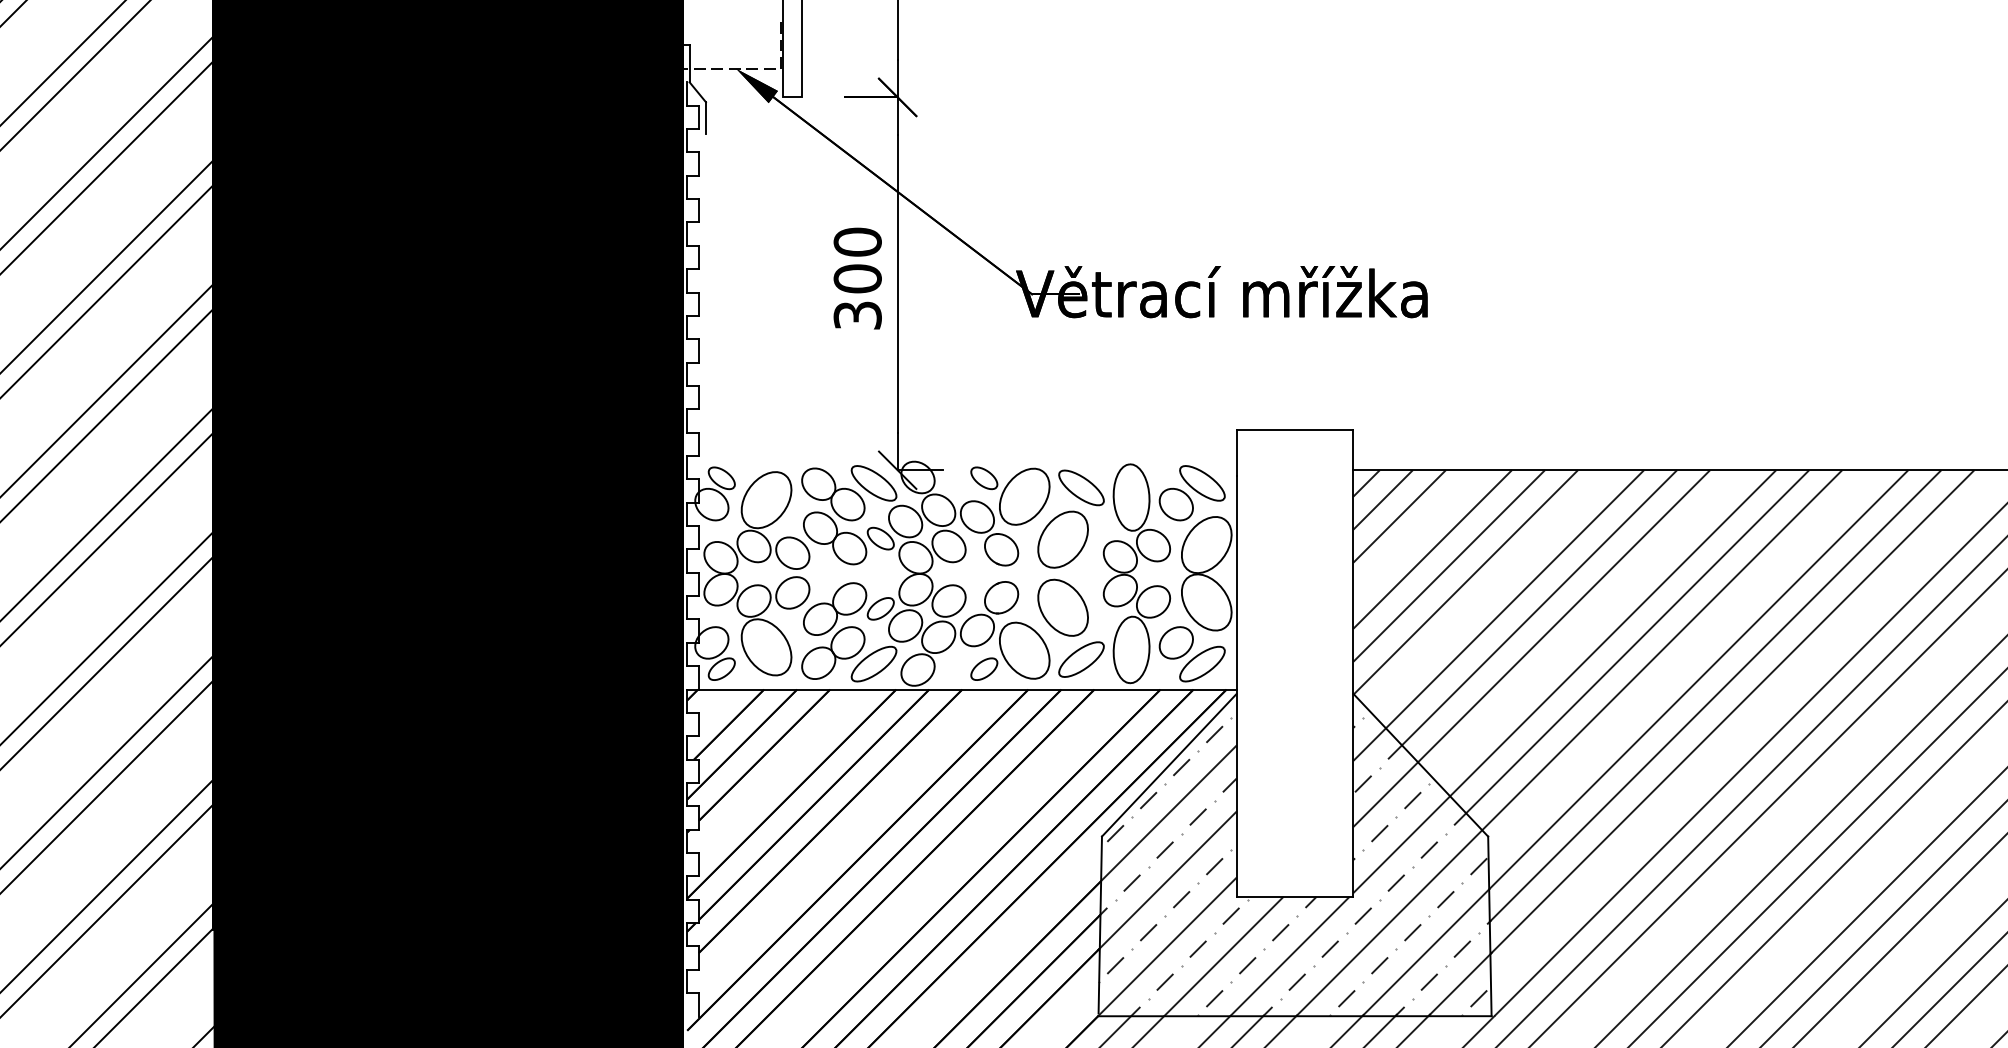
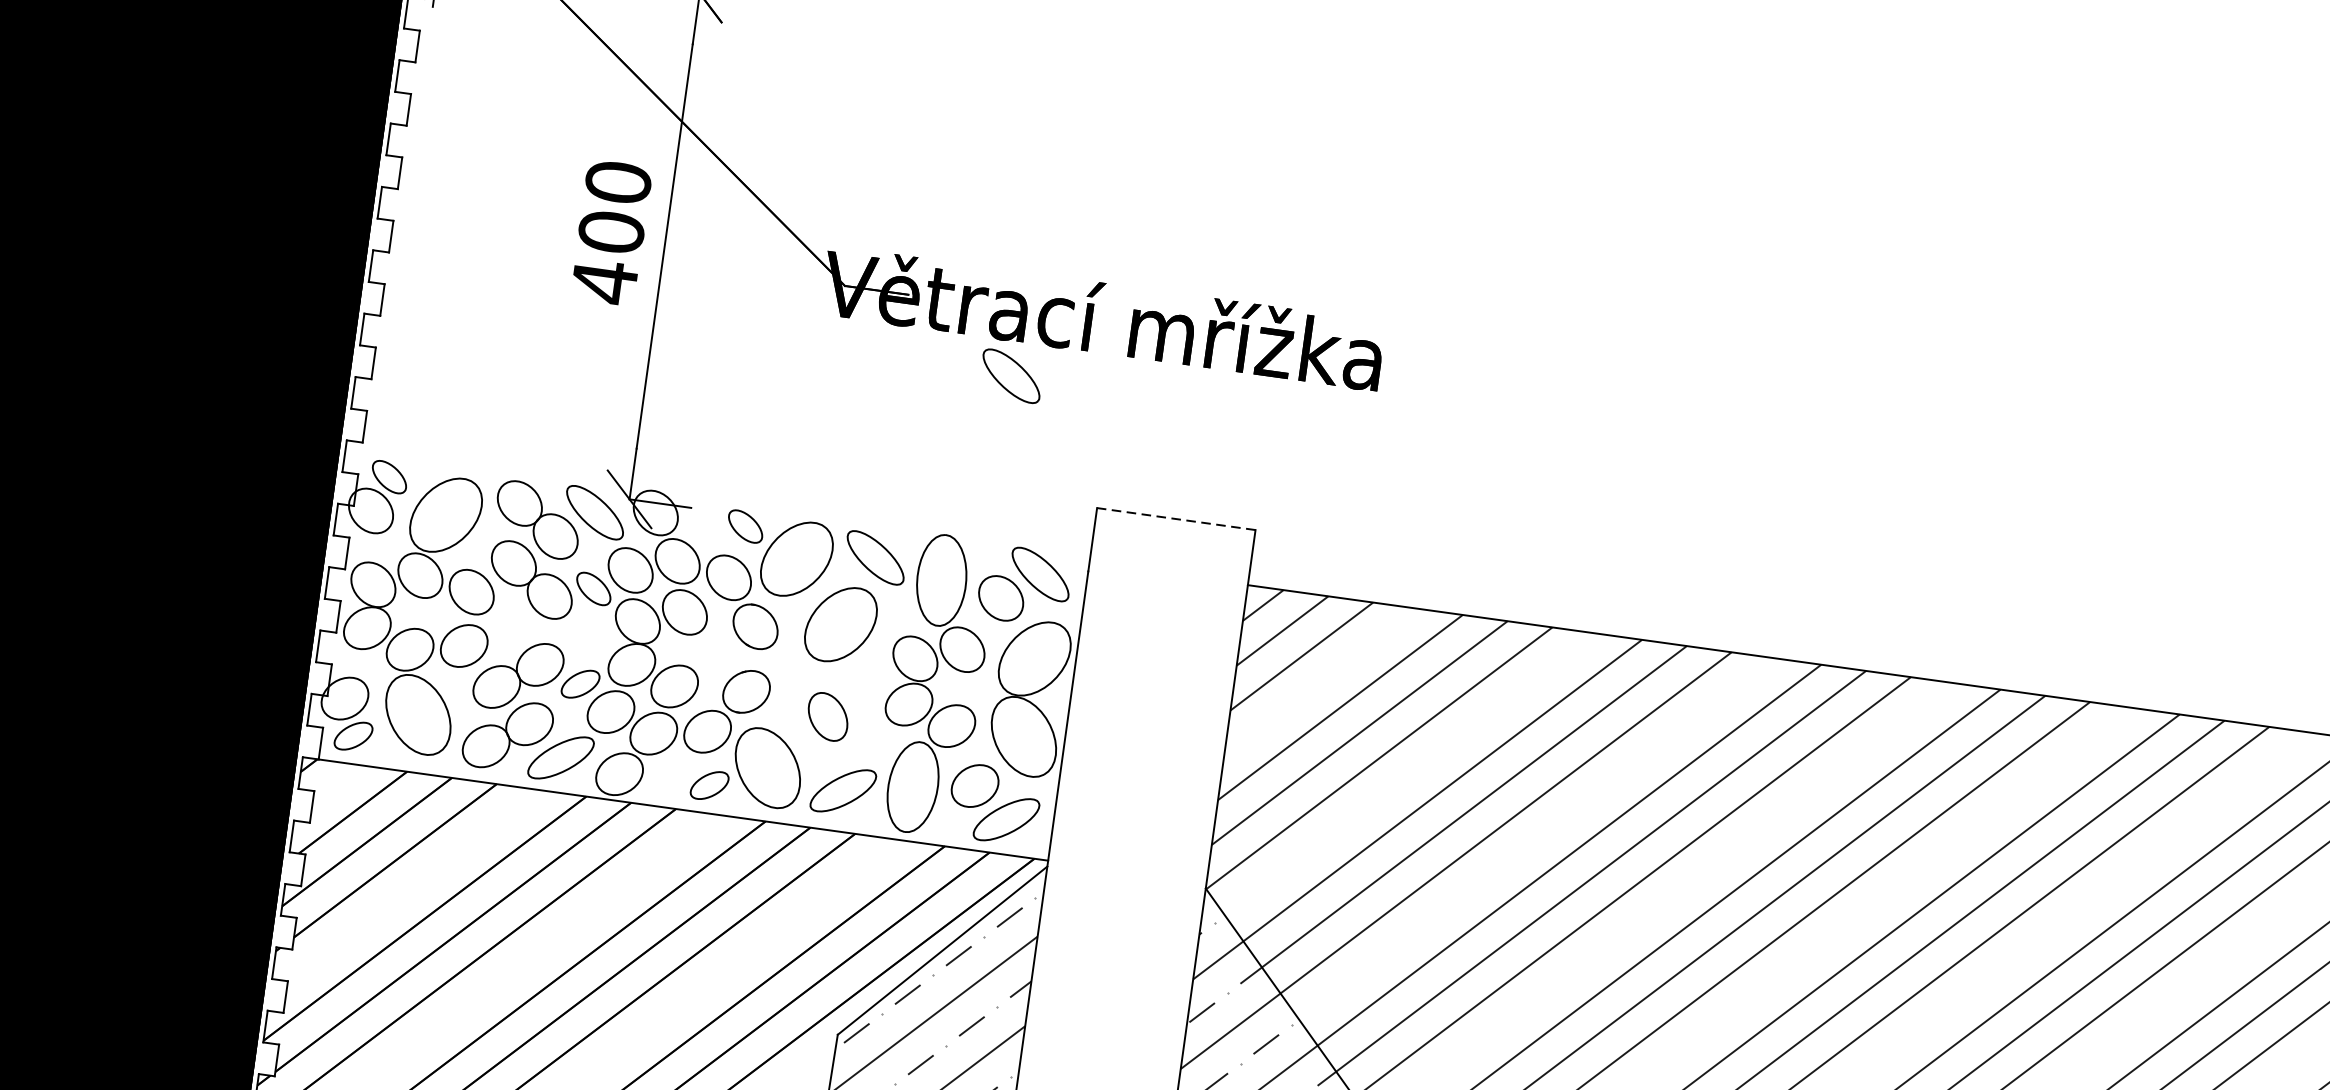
text: (857, 315) -> (604, 281), 300 -> 400
part: (1161, 342) -> (1011, 375), added
line: (1294, 429) -> (1175, 518), solid -> dashed
part: (1062, 607) -> (827, 716), size x0.6

